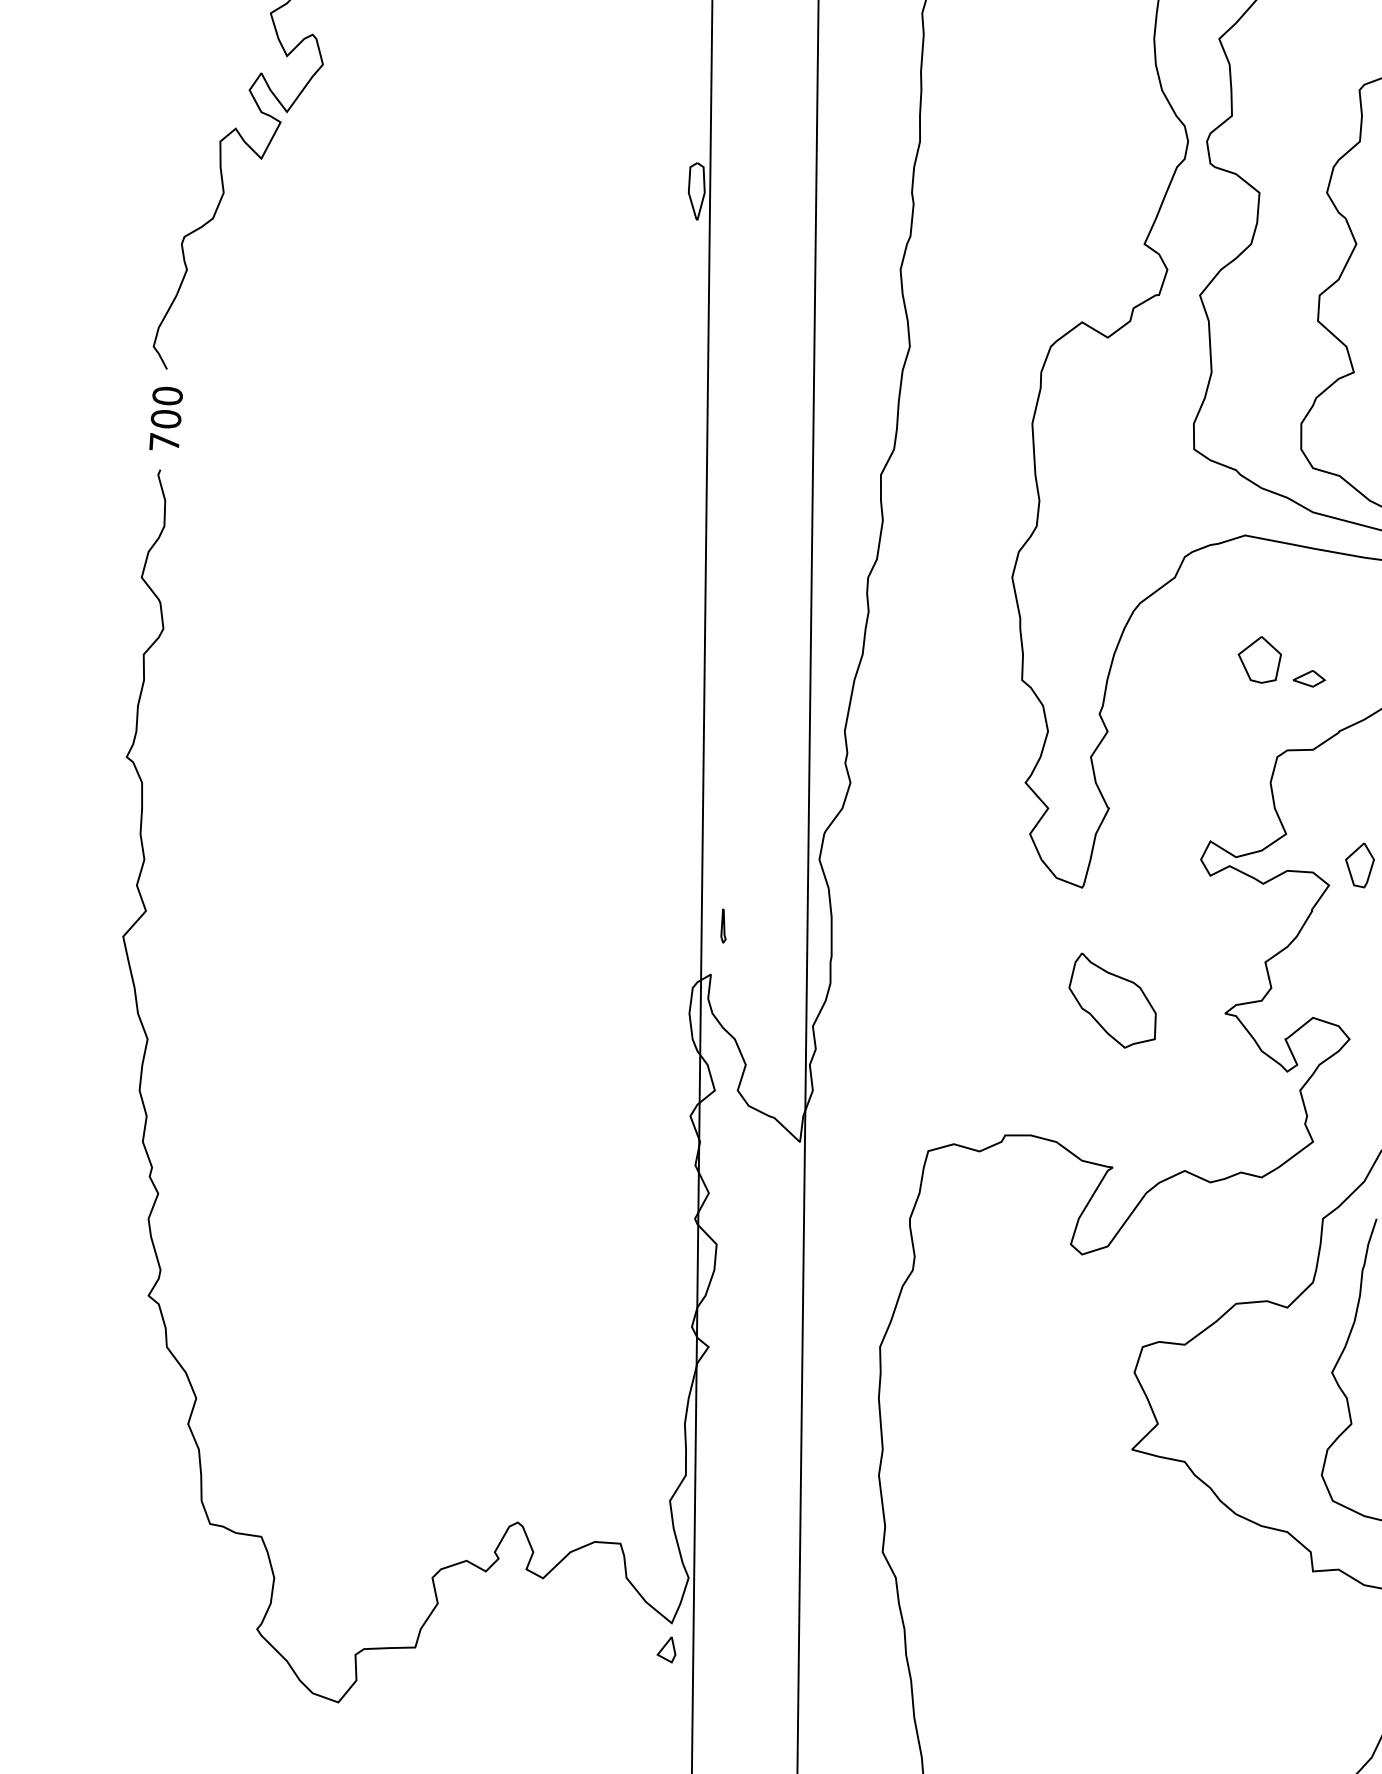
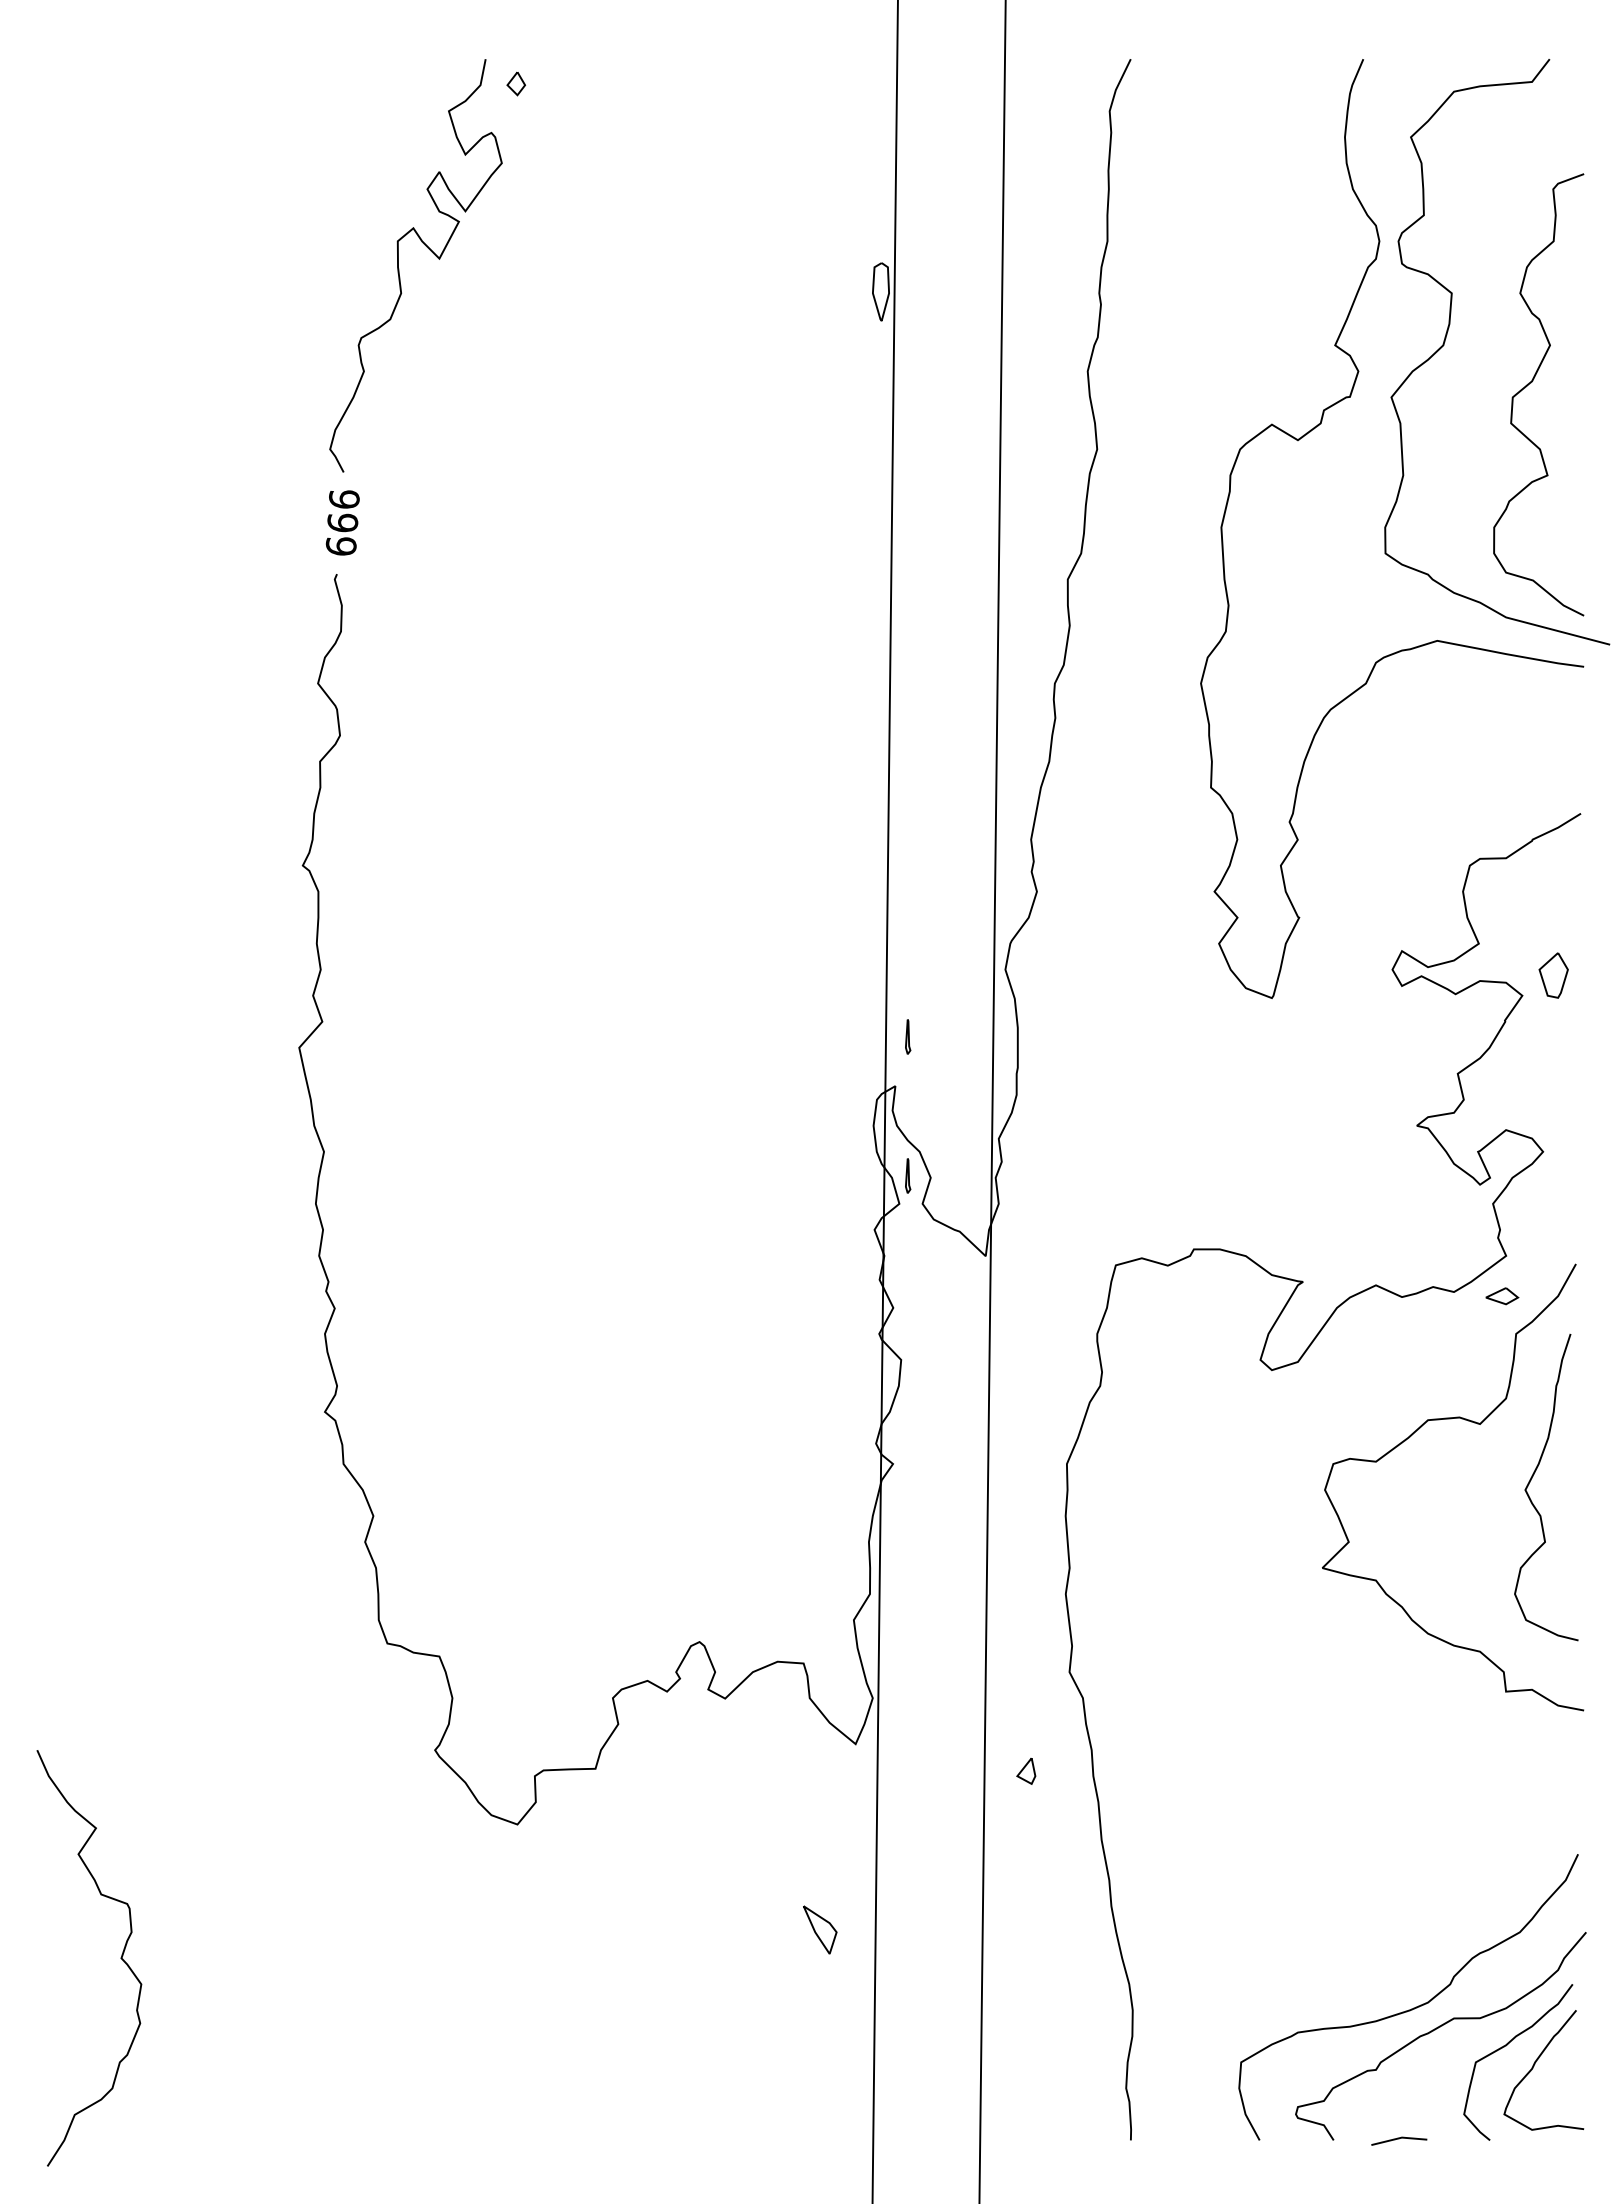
text: (165, 418) -> (342, 522), 700 -> 666
part: (1259, 660) -> (1451, 767), removed
part: (1309, 679) -> (1502, 1296), moved
part: (1112, 1000) -> (1302, 1112), removed
part: (723, 1062) -> (908, 1175), added
part: (666, 1650) -> (1026, 1771), moved

